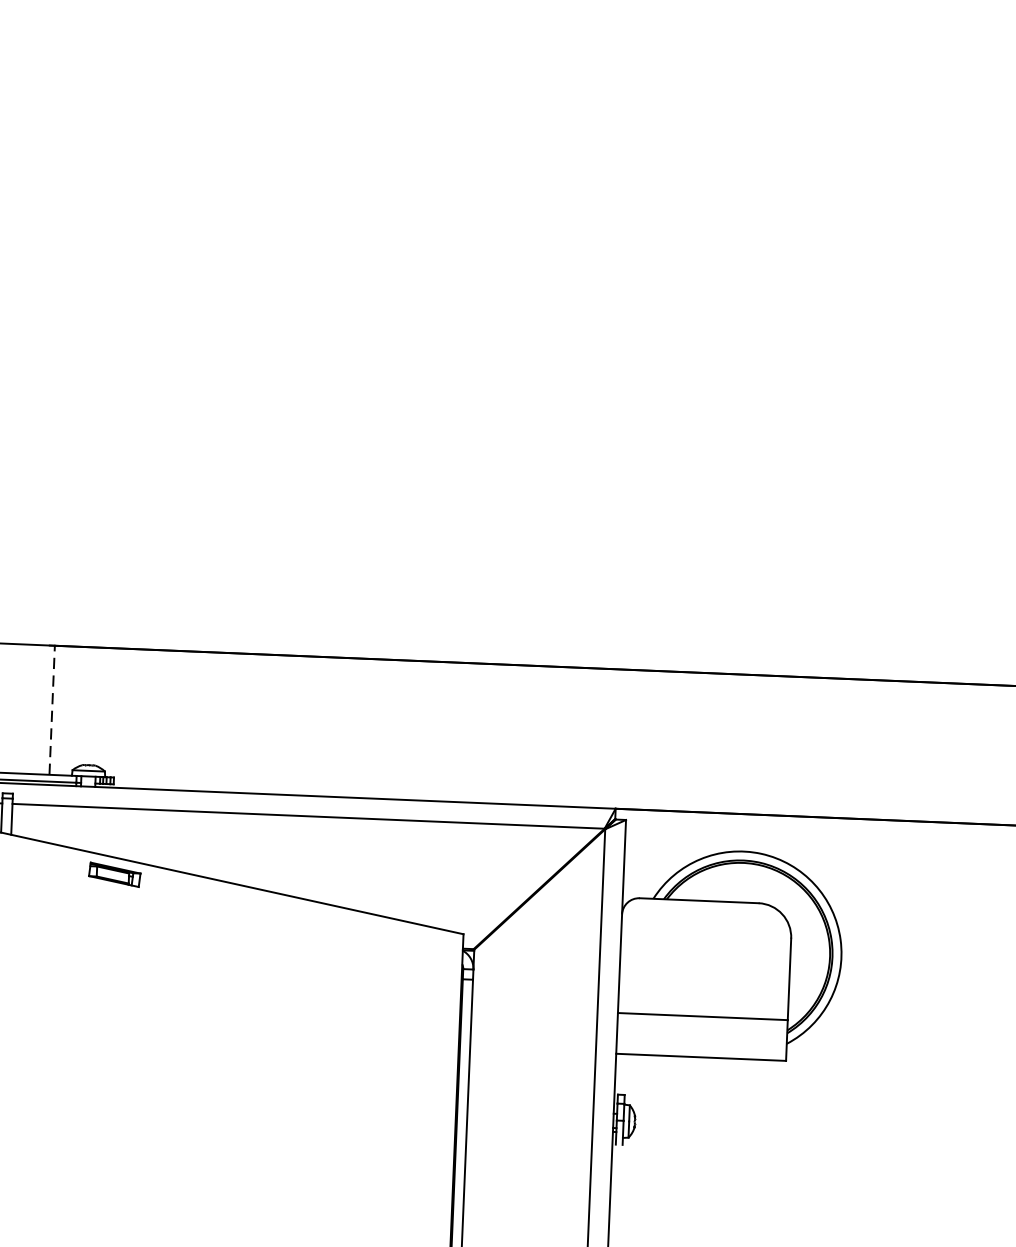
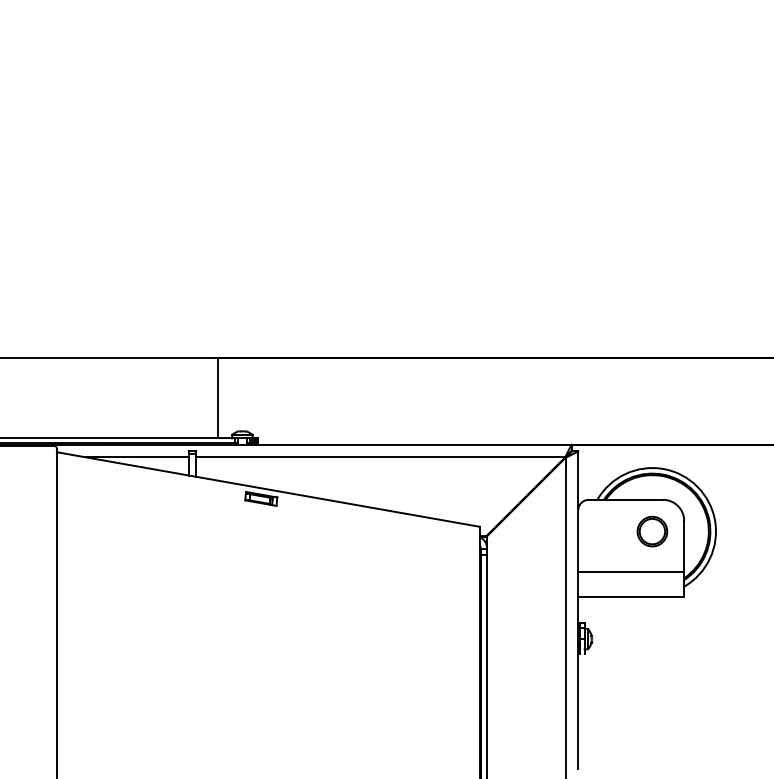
line: (52, 709) -> (218, 397), dashed -> solid
part: (739, 953) -> (652, 531), added

